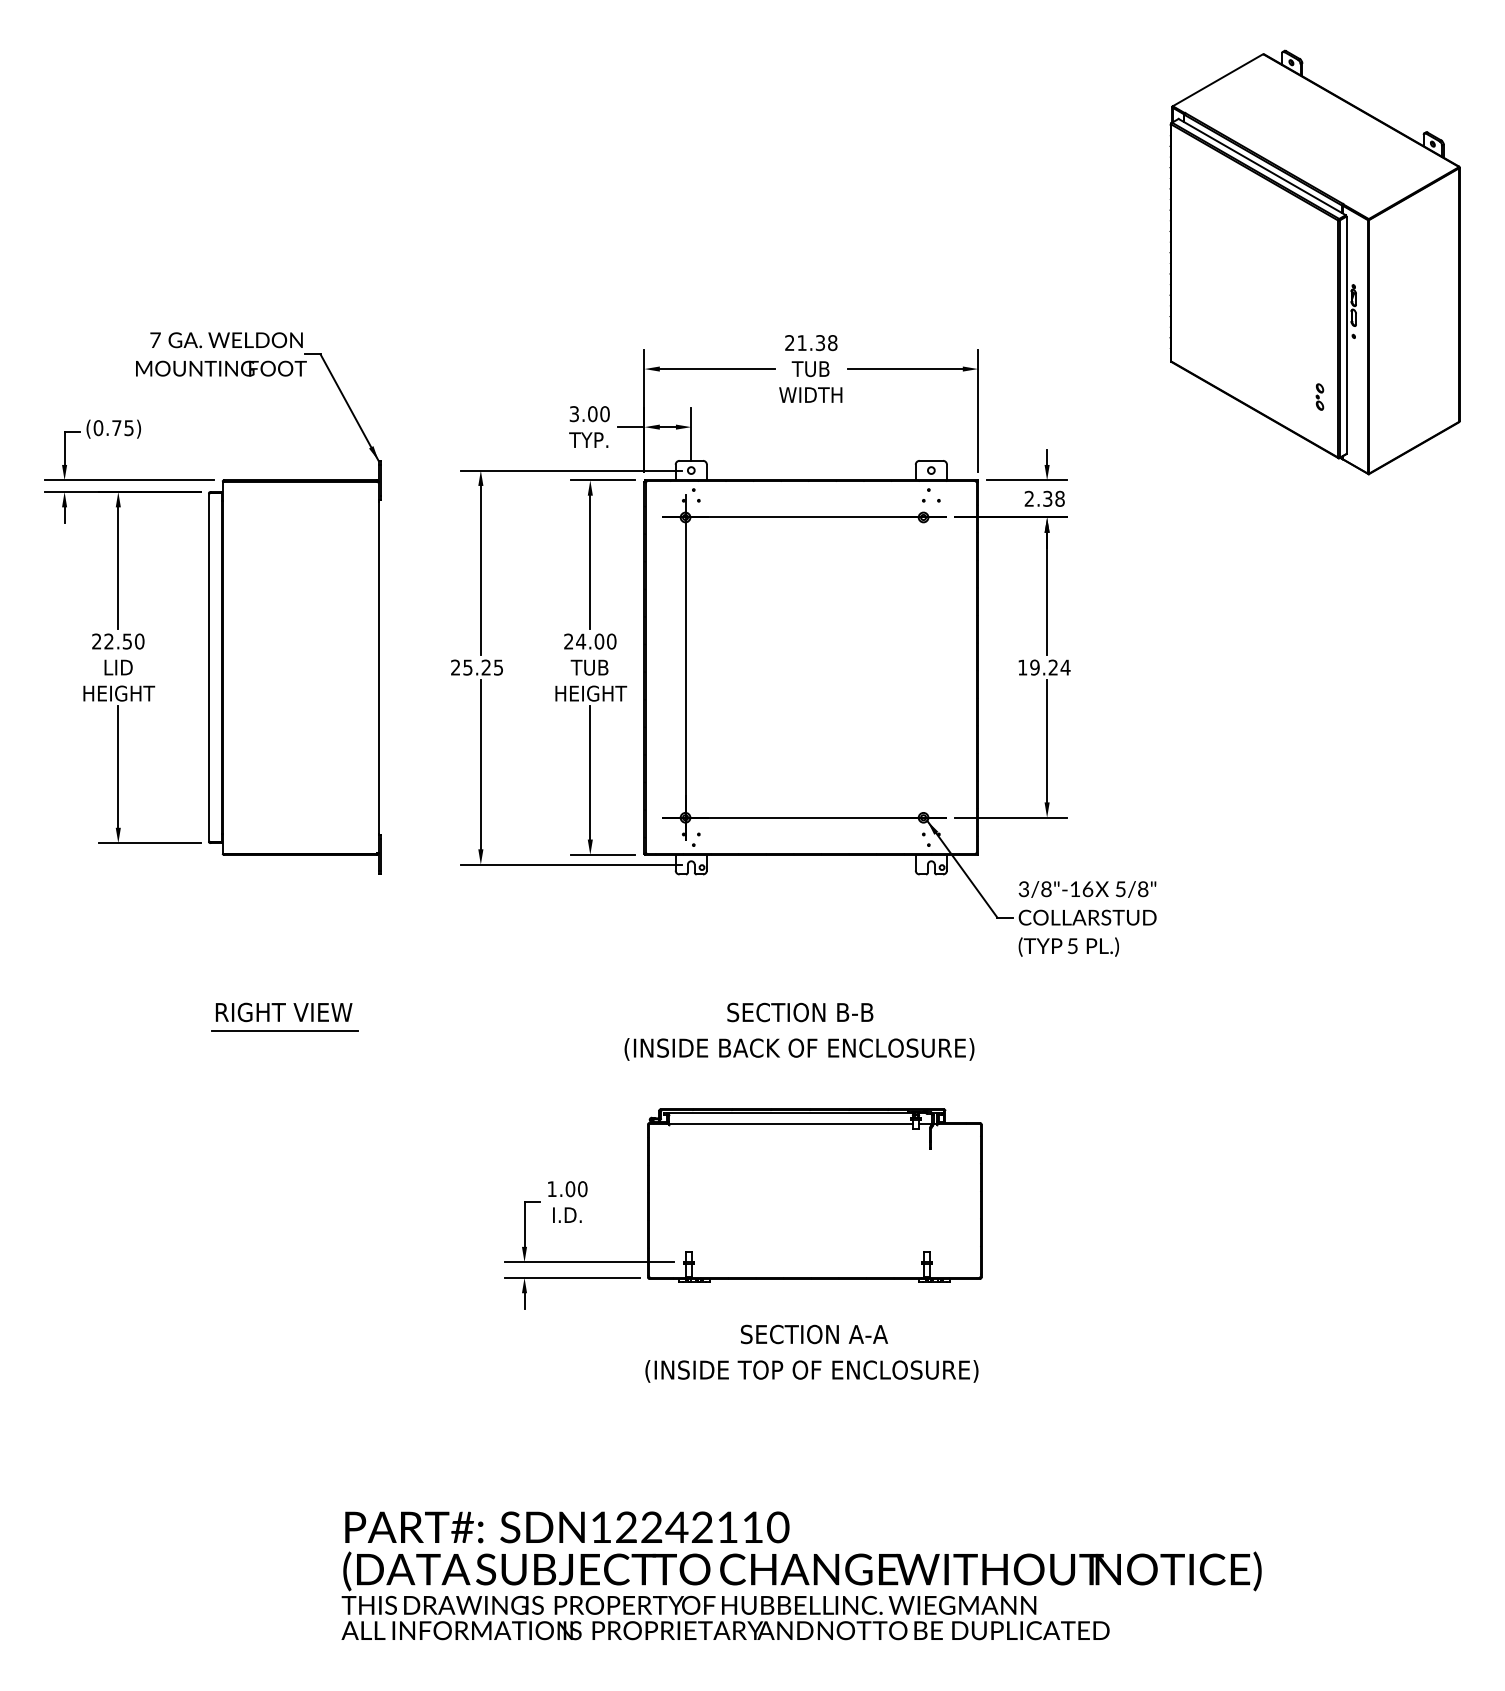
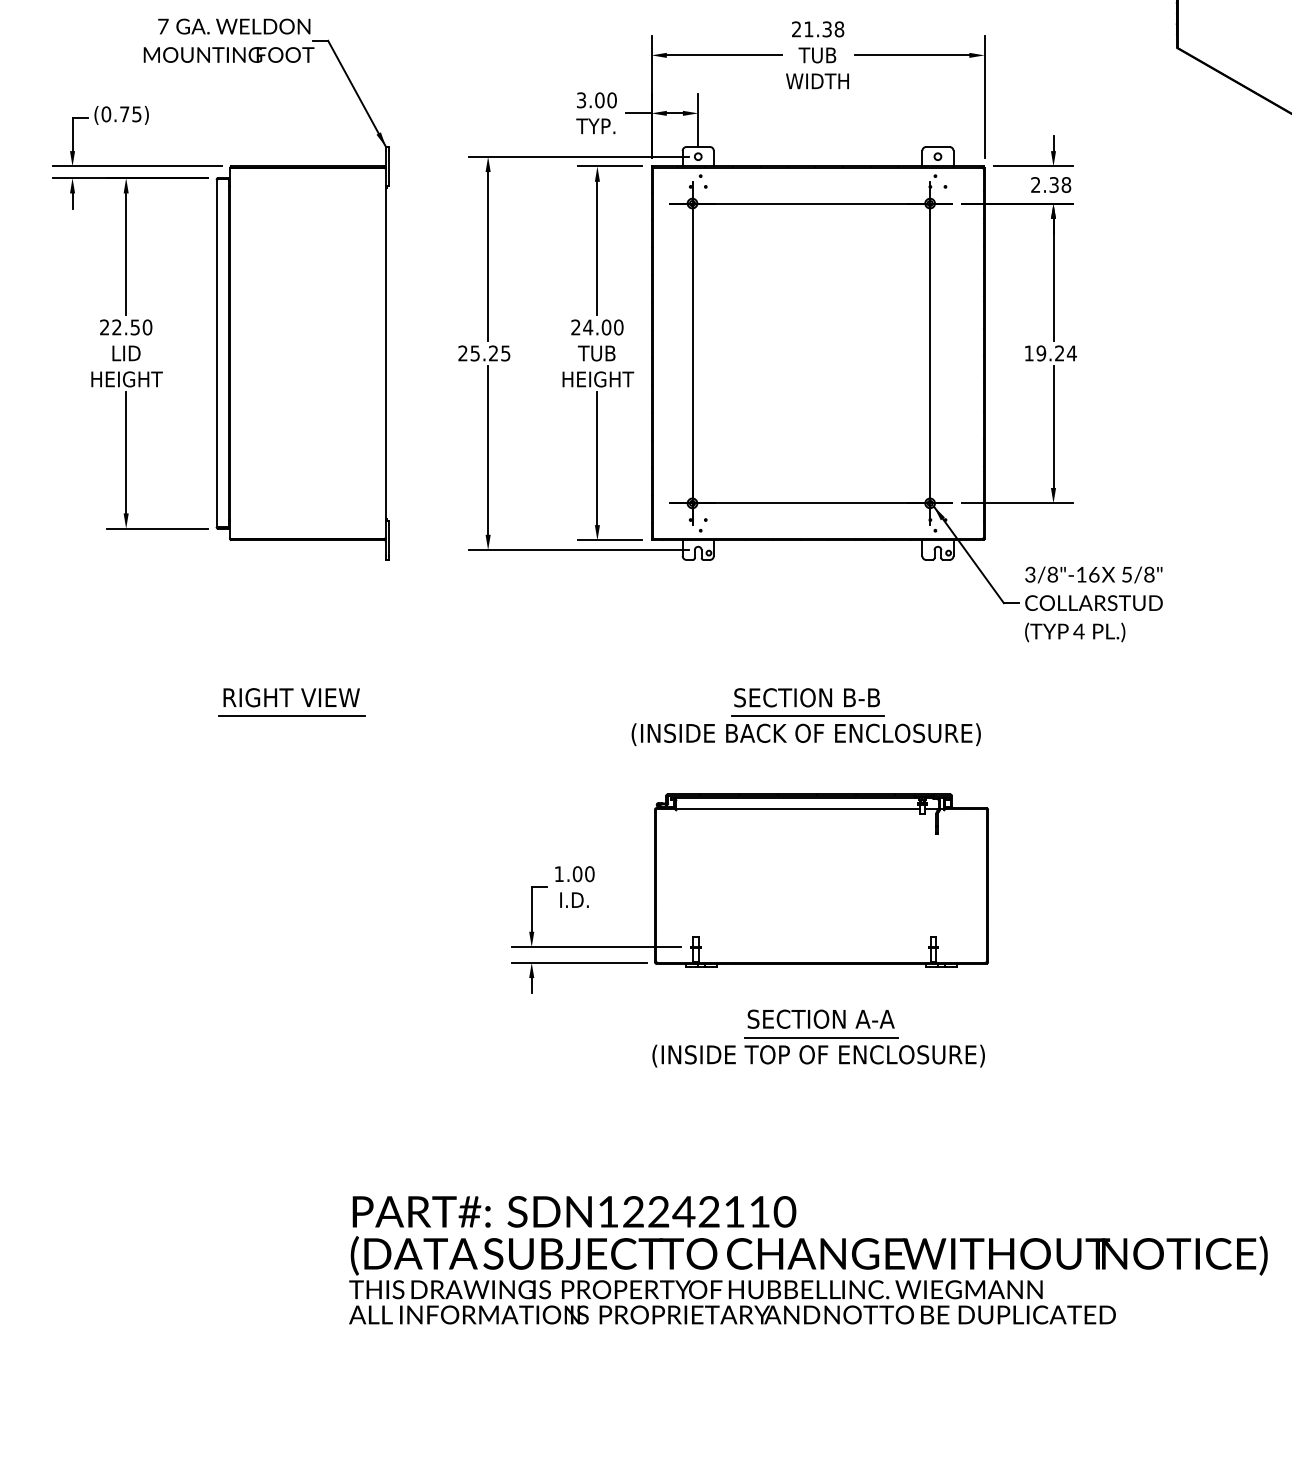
line: (923, 667) -> (930, 353), added
text: (1072, 946) -> (1078, 631), 5 -> 4
line: (800, 1031) -> (807, 716), added
line: (814, 1353) -> (821, 1038), added

